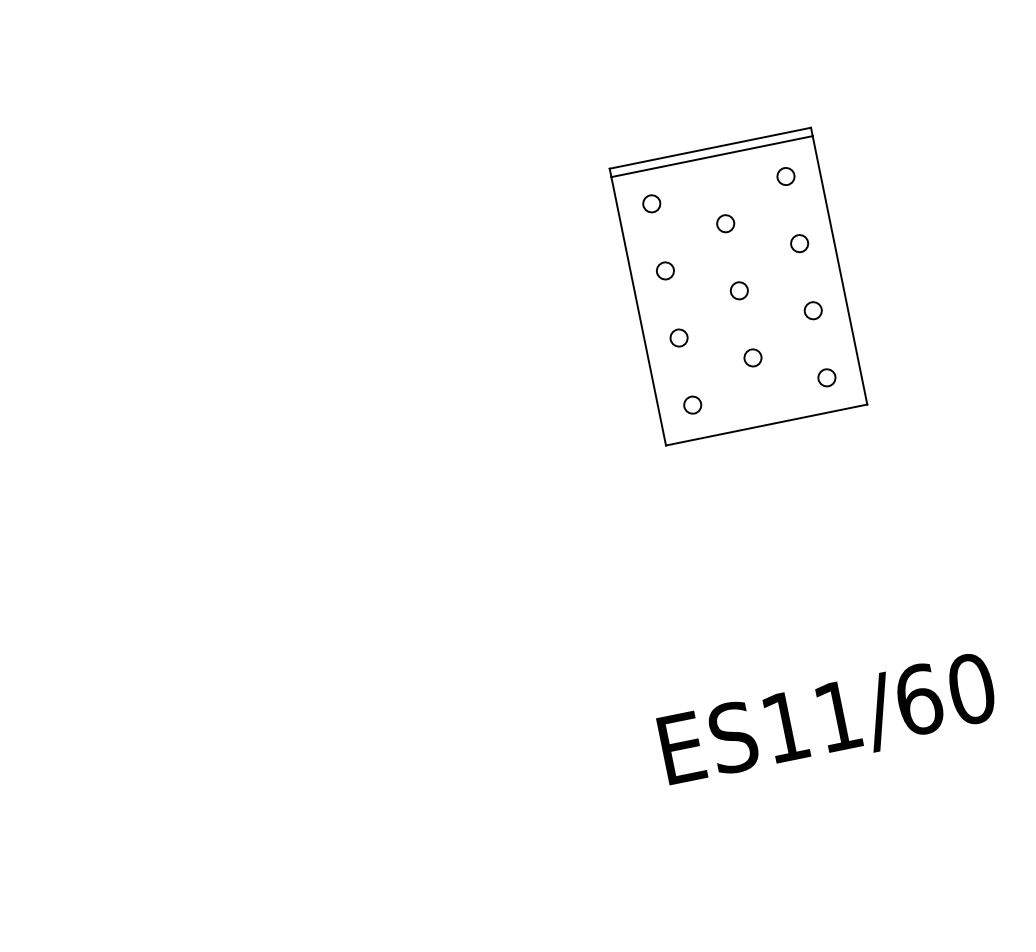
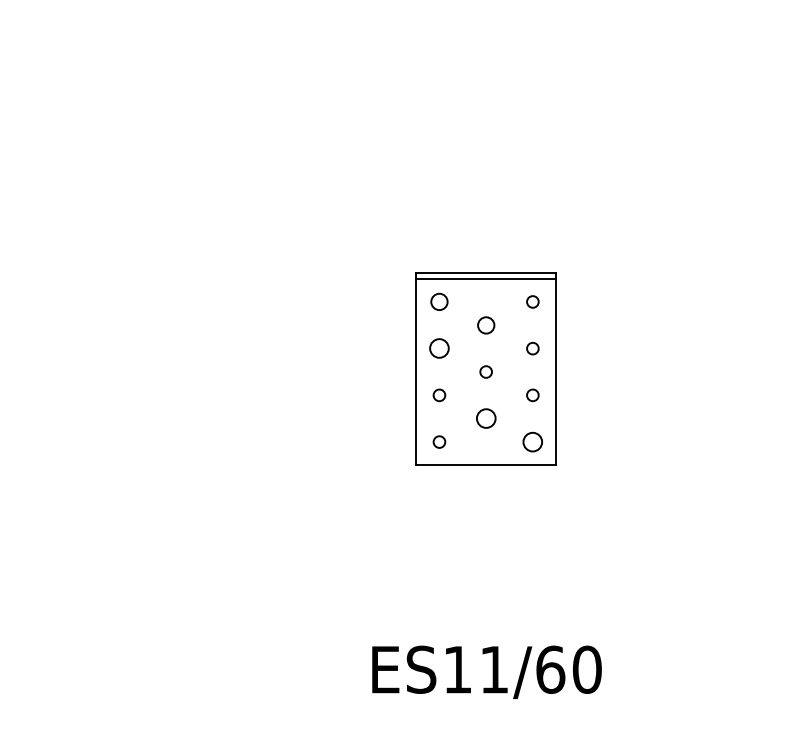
circle: (651, 203) -> (439, 301), size x1.4
circle: (724, 222) -> (485, 324), size x1.4
circle: (665, 270) -> (439, 348), size x1.6
circle: (751, 357) -> (485, 418), size x1.6
circle: (826, 377) -> (532, 441), size x1.6

